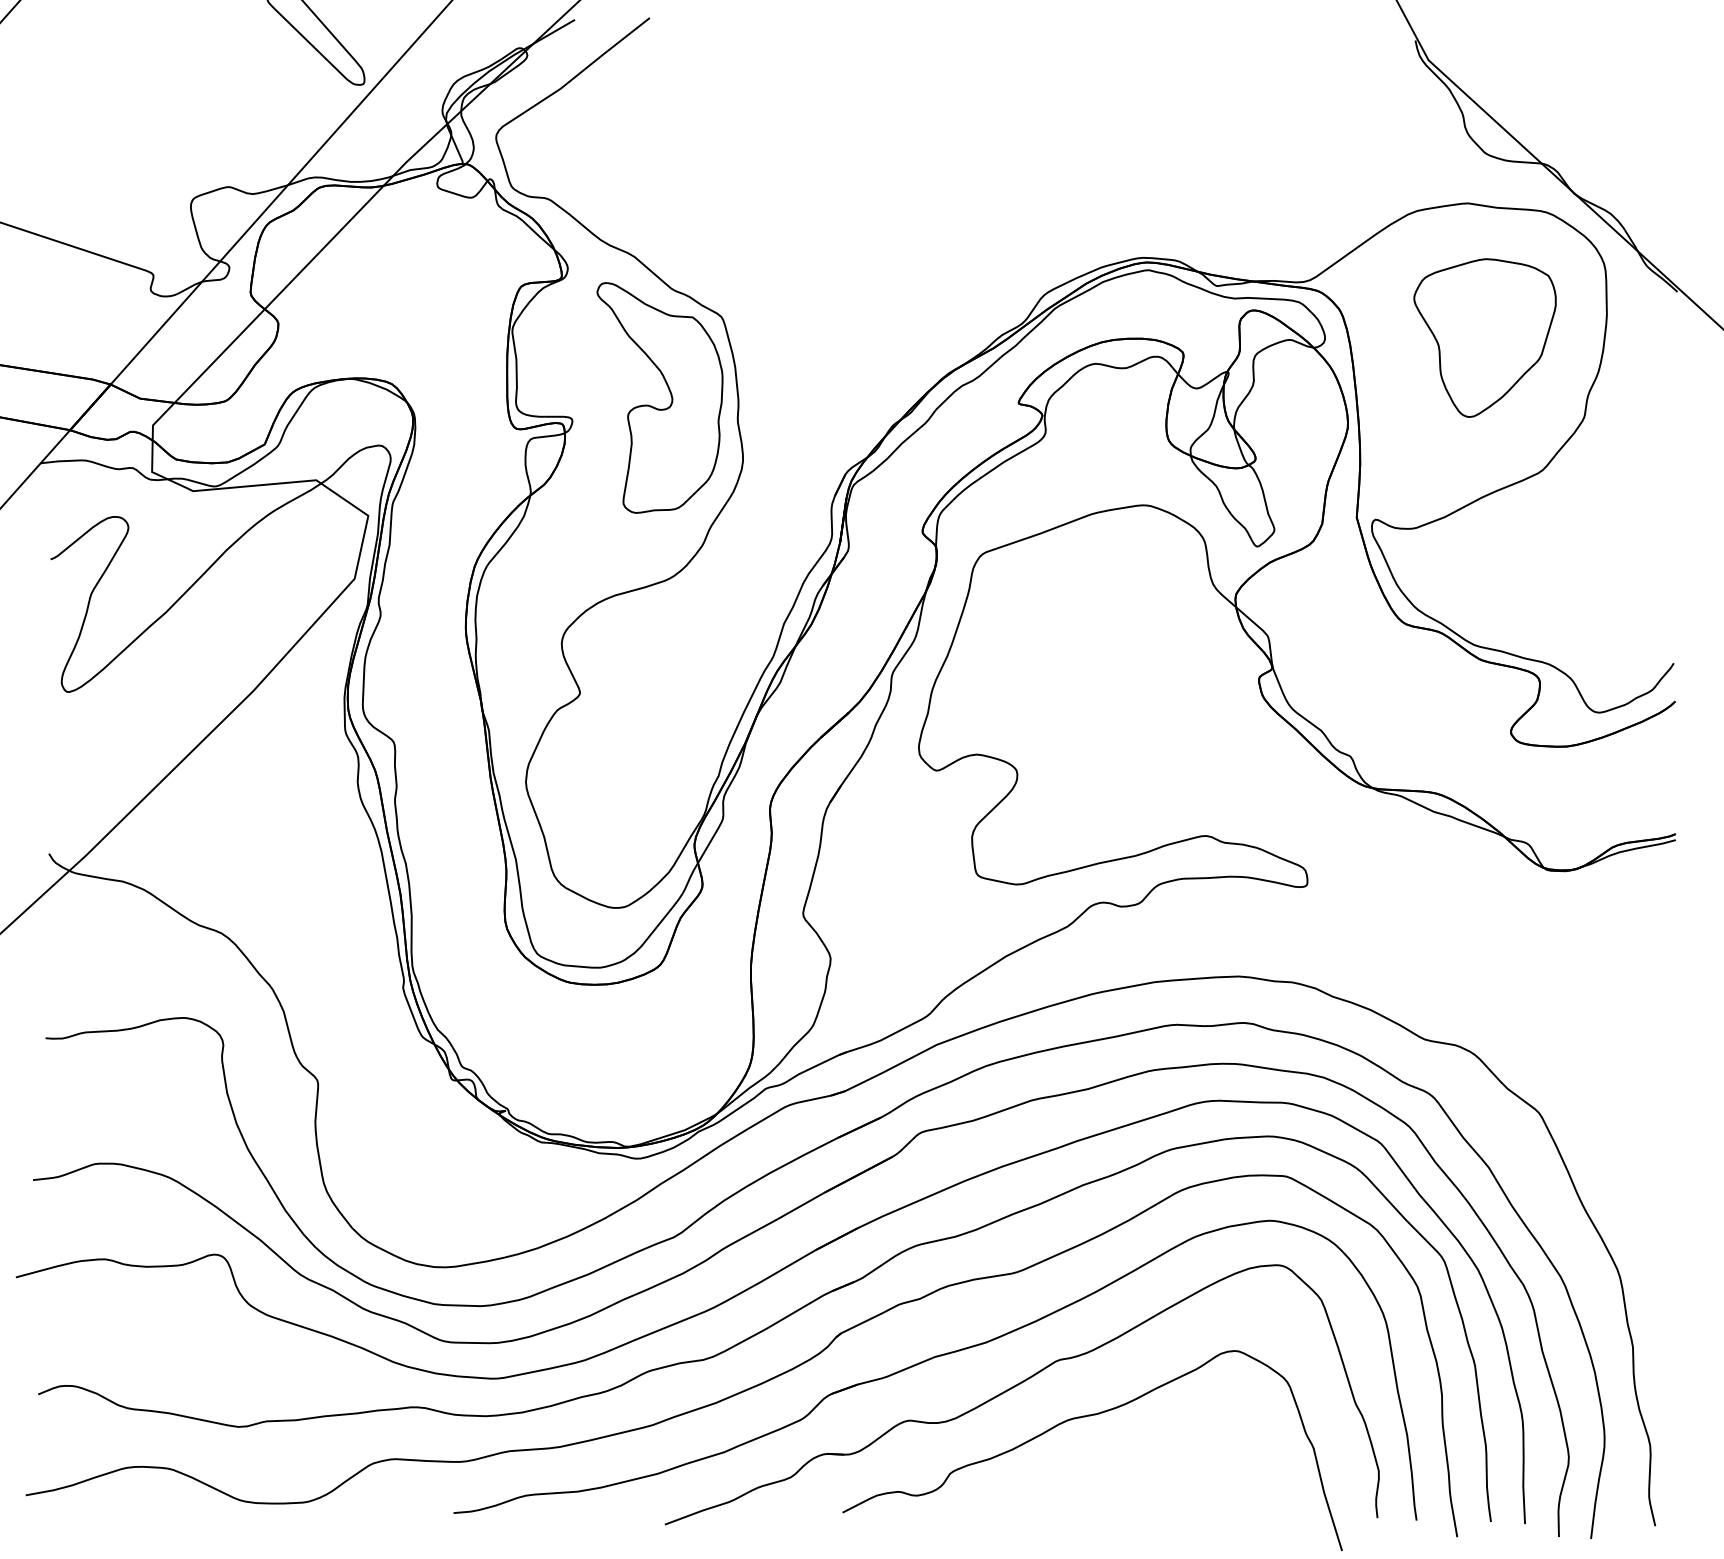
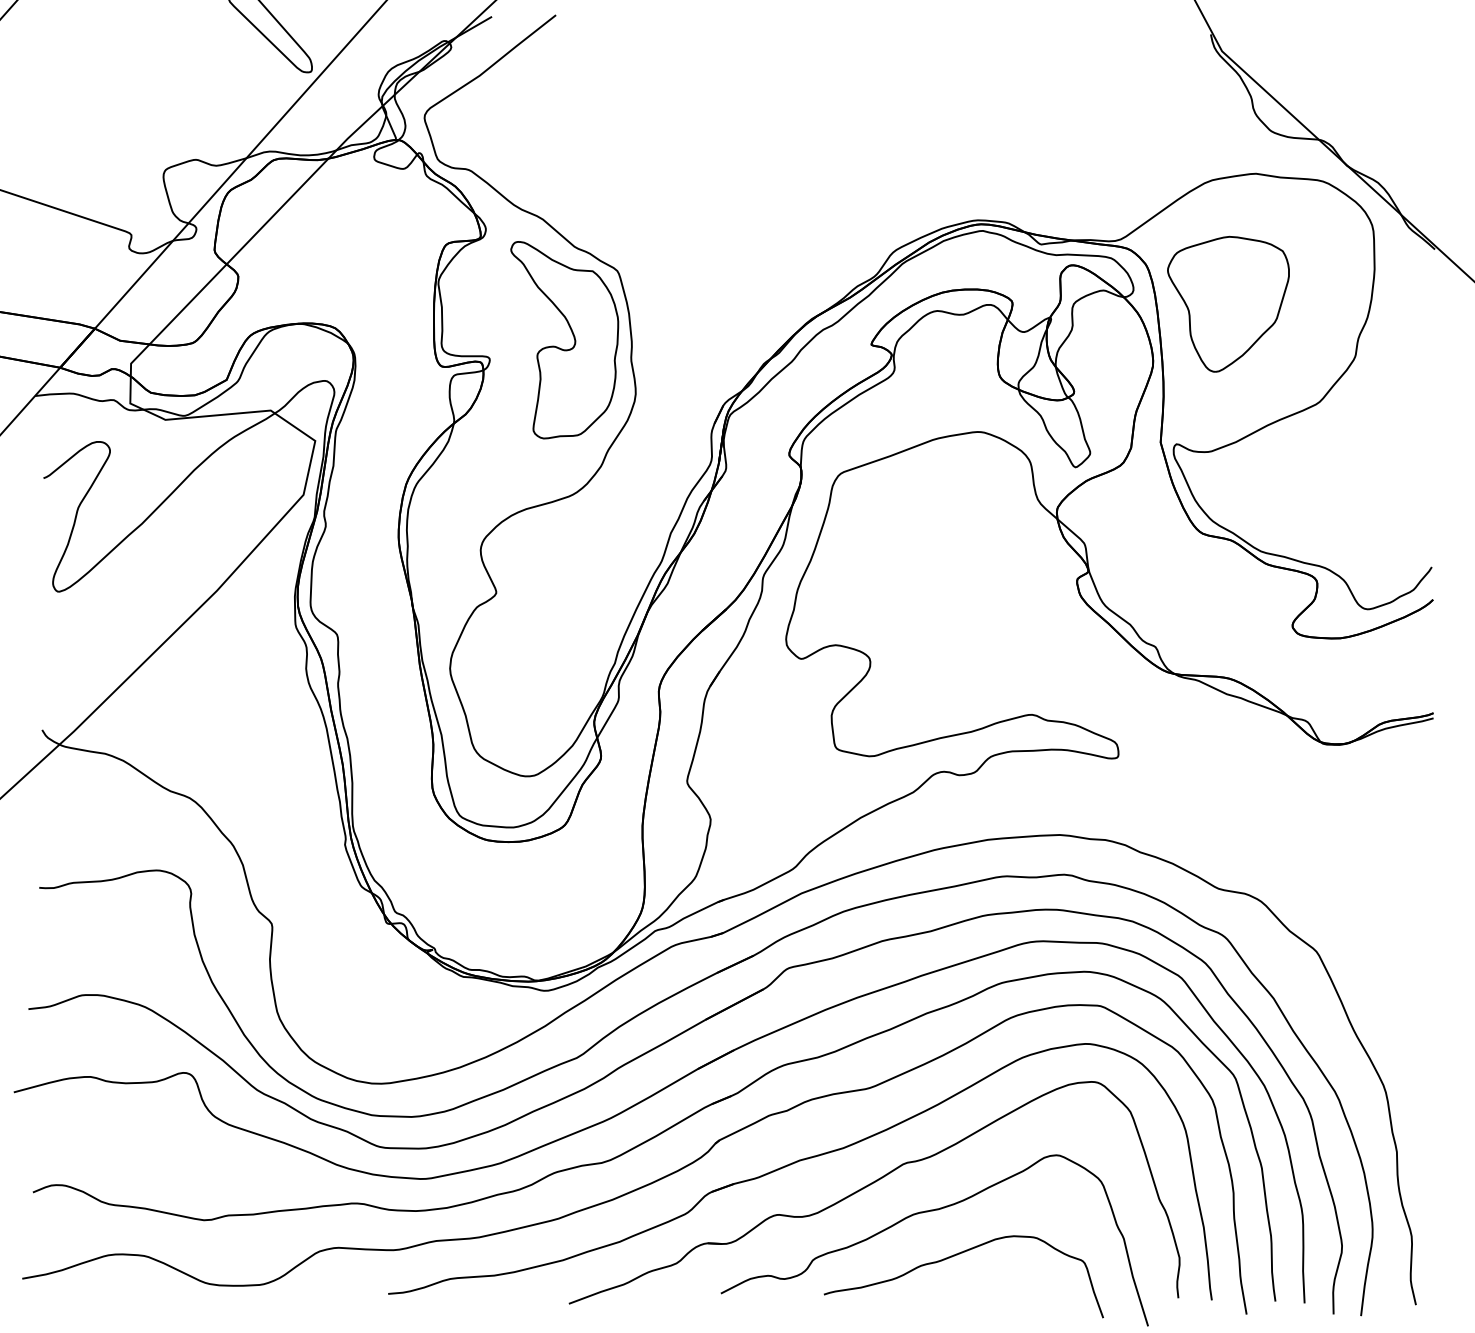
part: (1484, 337) -> (1228, 303), moved
curve: (1115, 1469) -> (954, 1256), added

